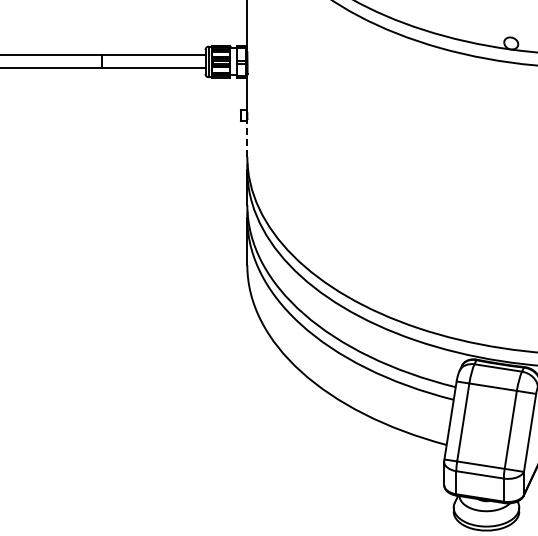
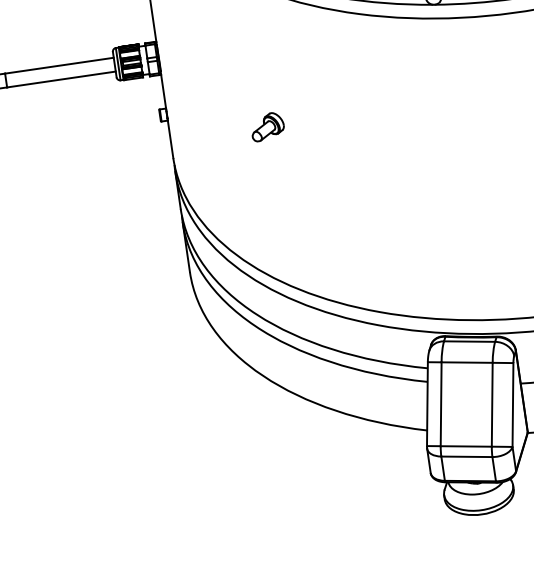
line: (247, 137) -> (170, 137), dashed -> solid
part: (339, 140) -> (267, 126), added

